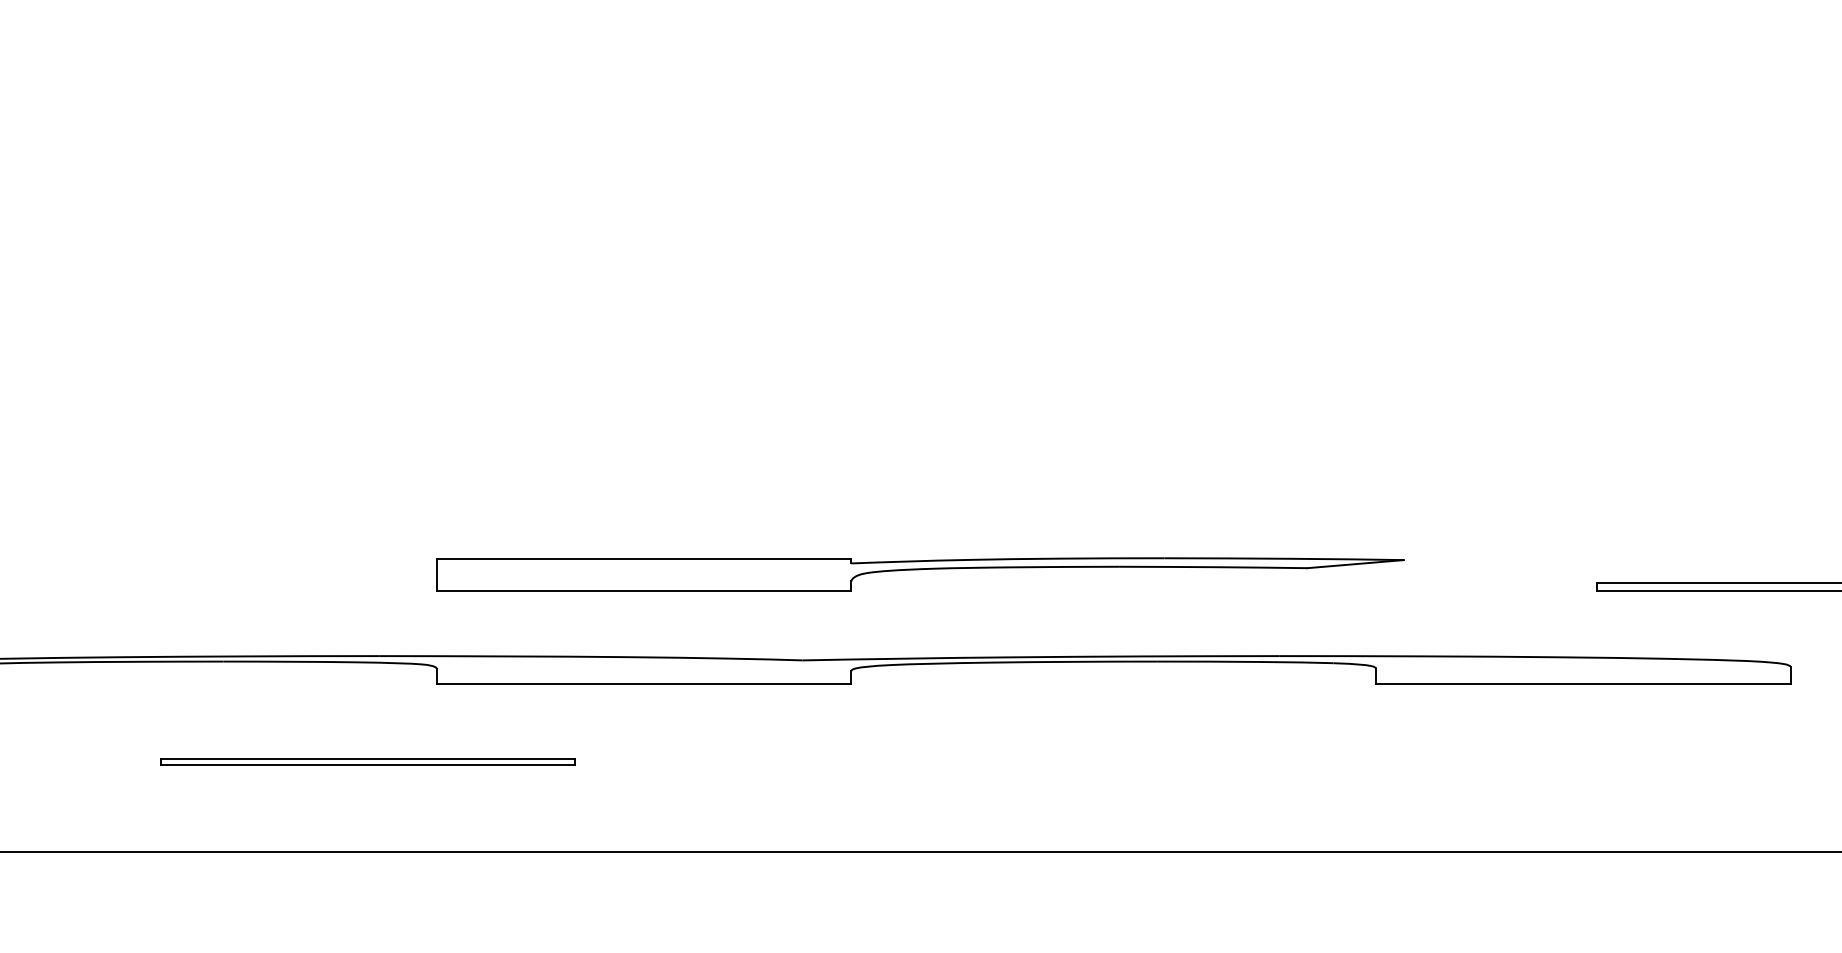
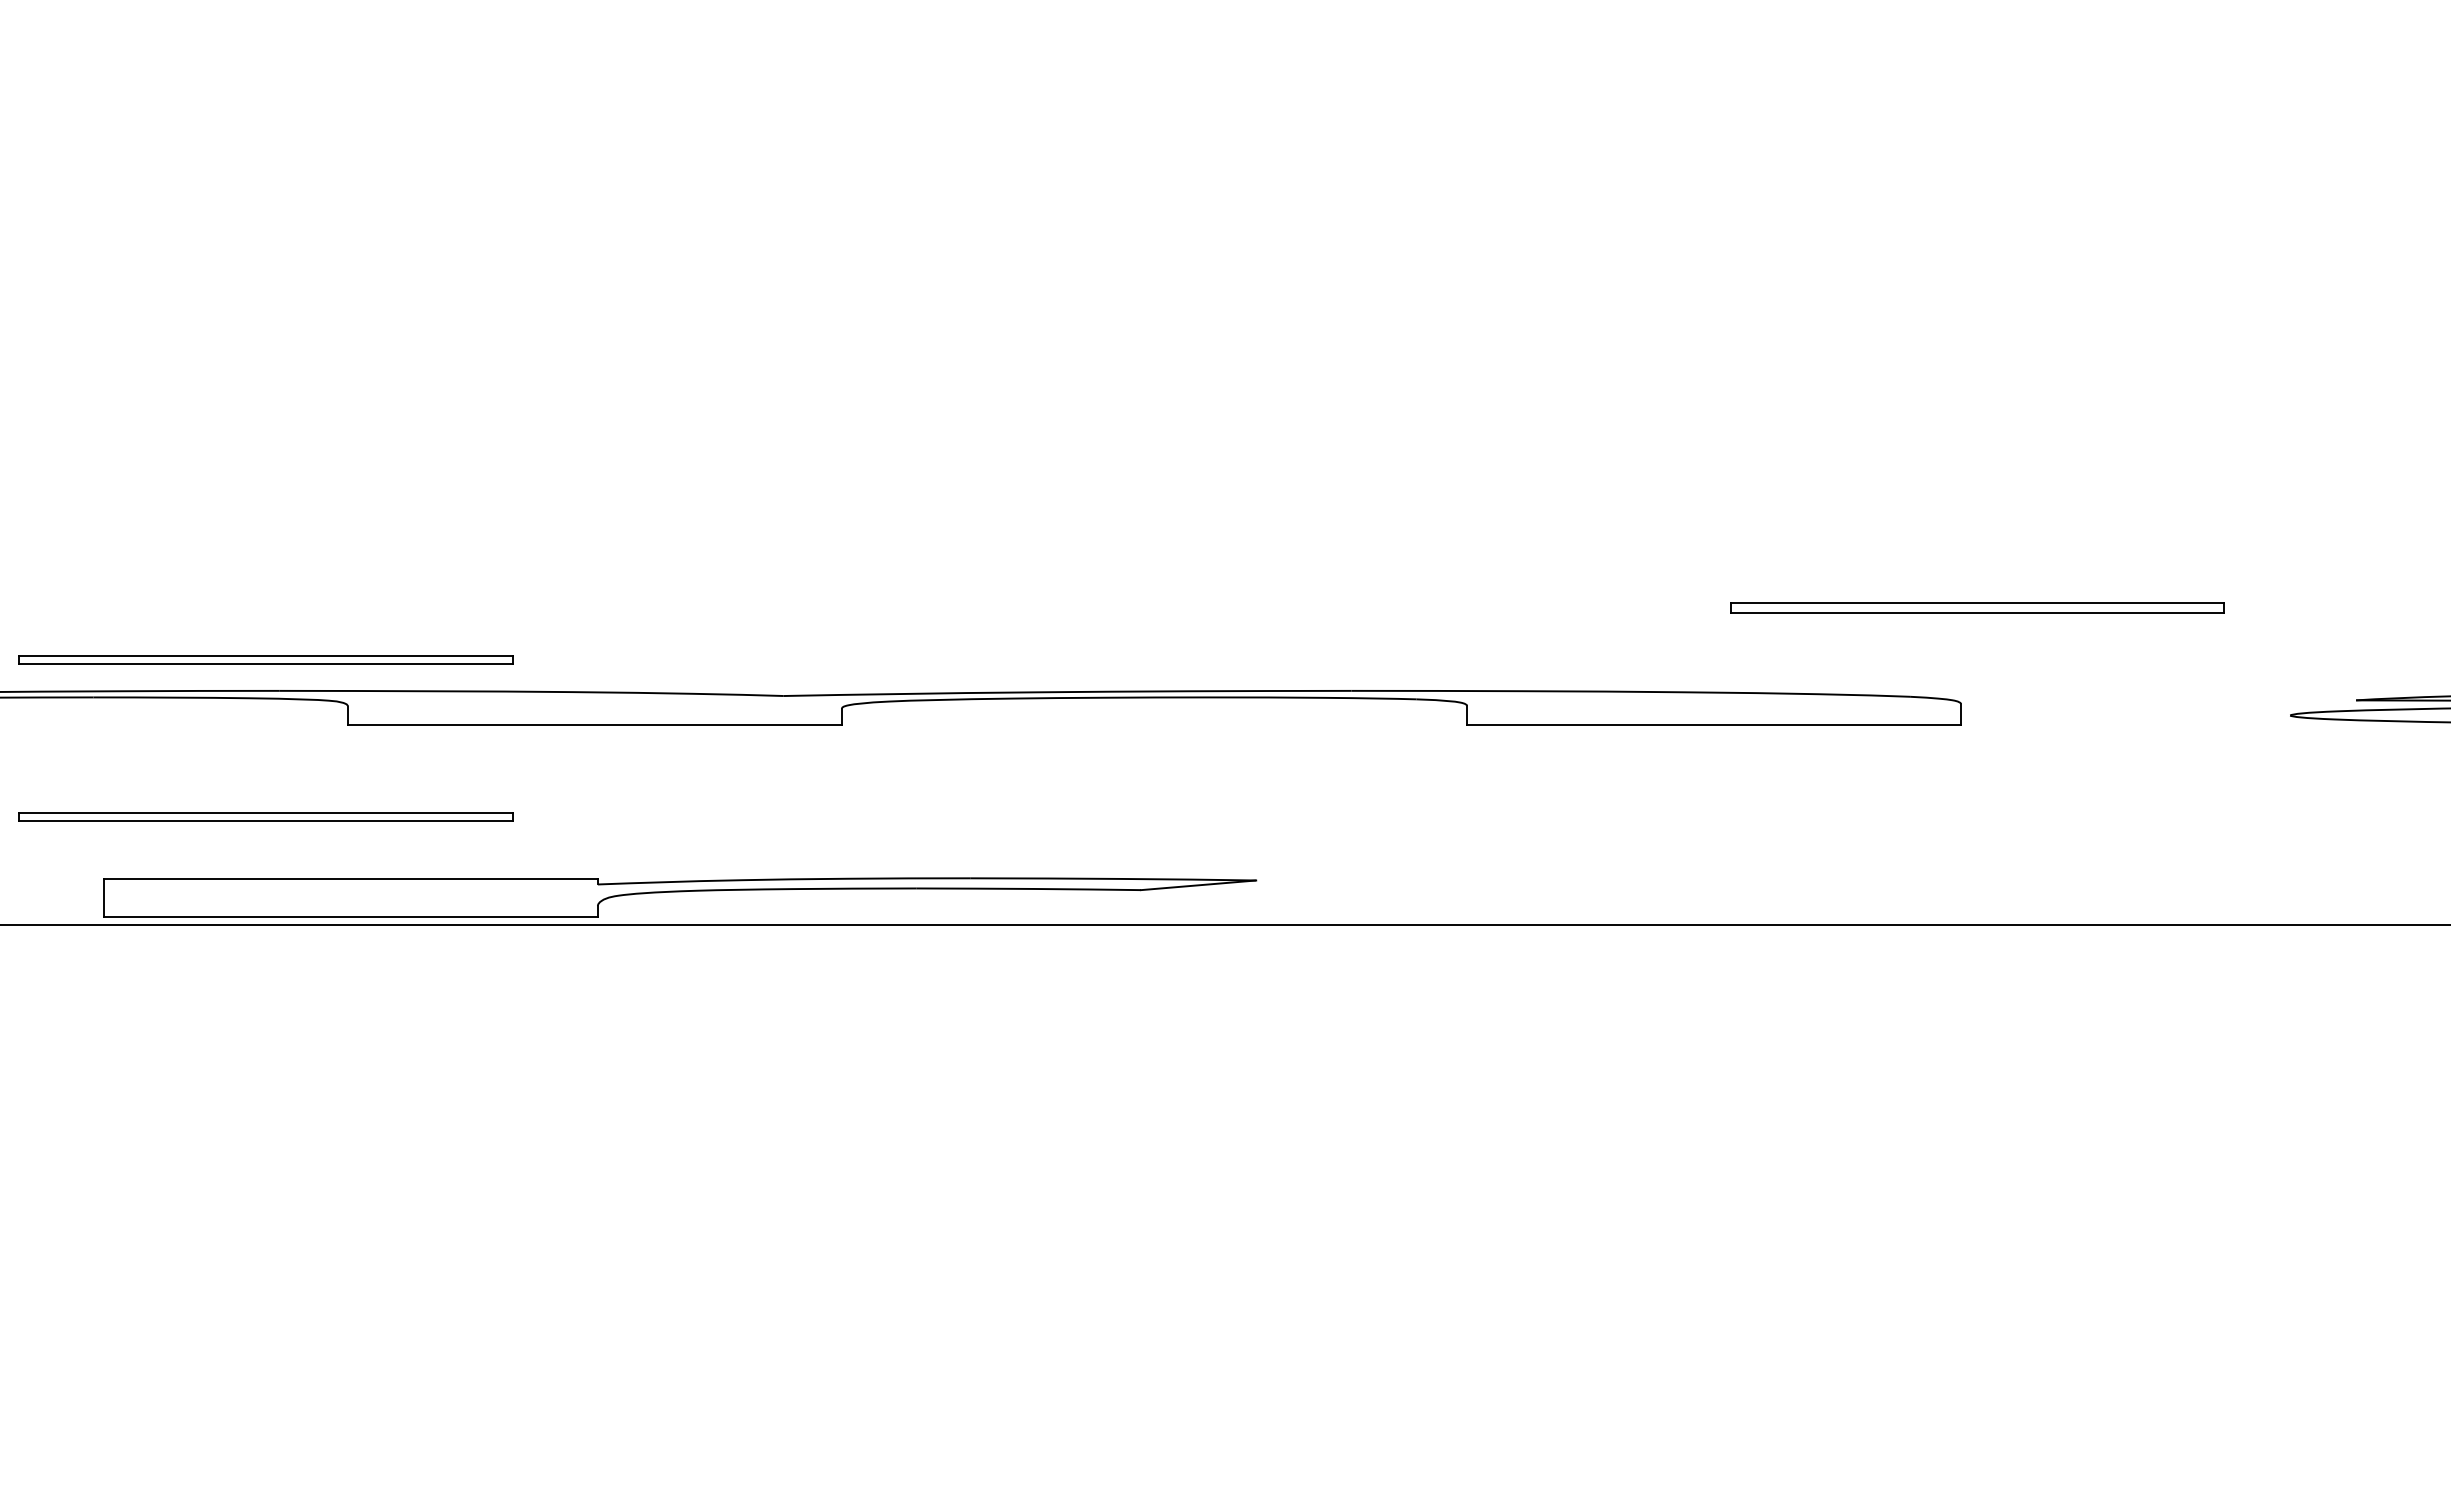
part: (920, 574) -> (680, 897), moved
part: (367, 629) -> (265, 659), added

